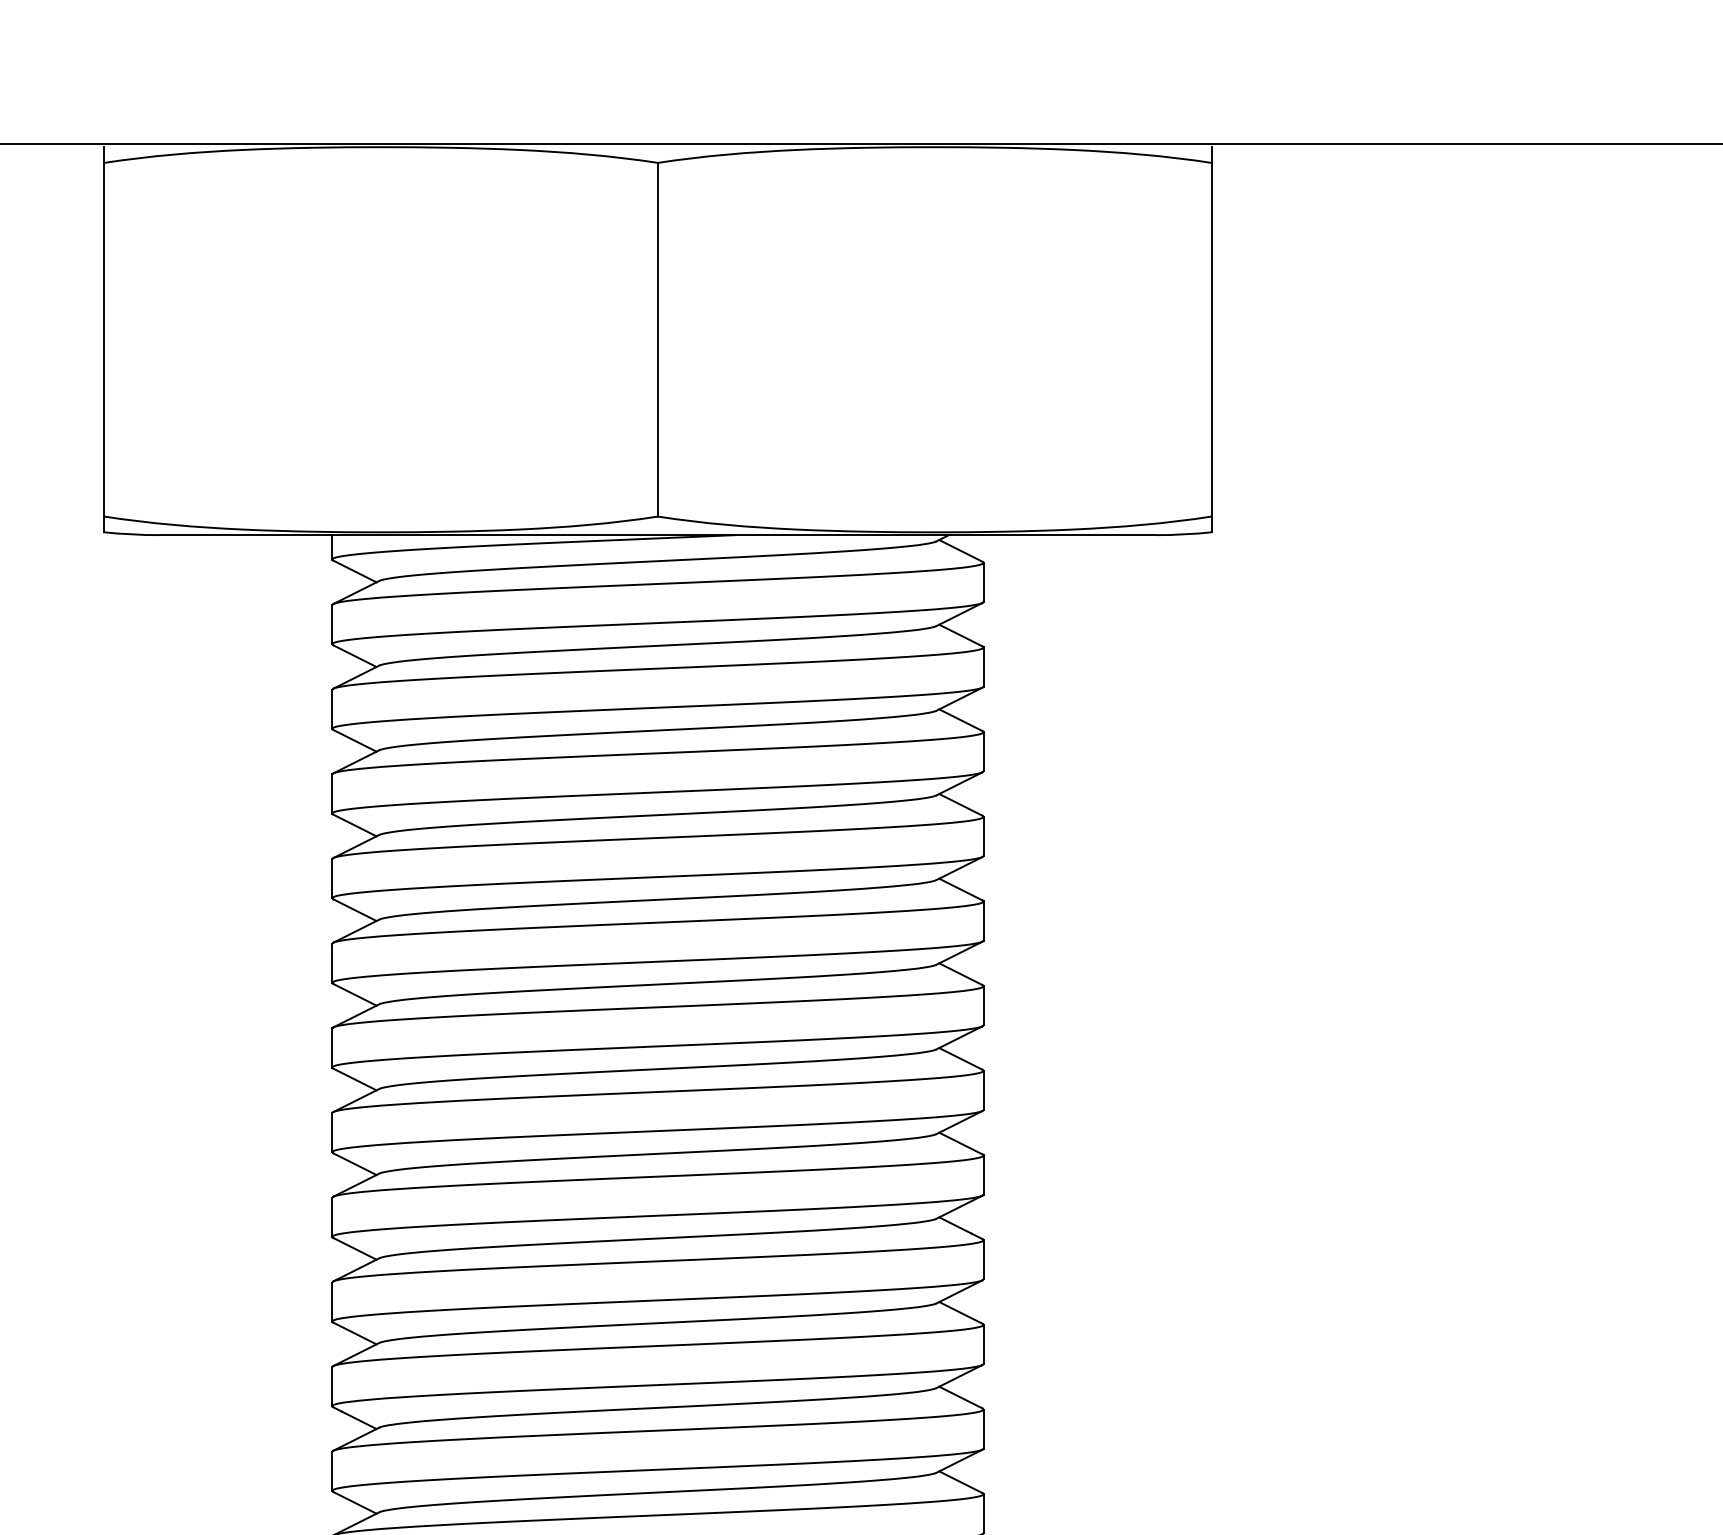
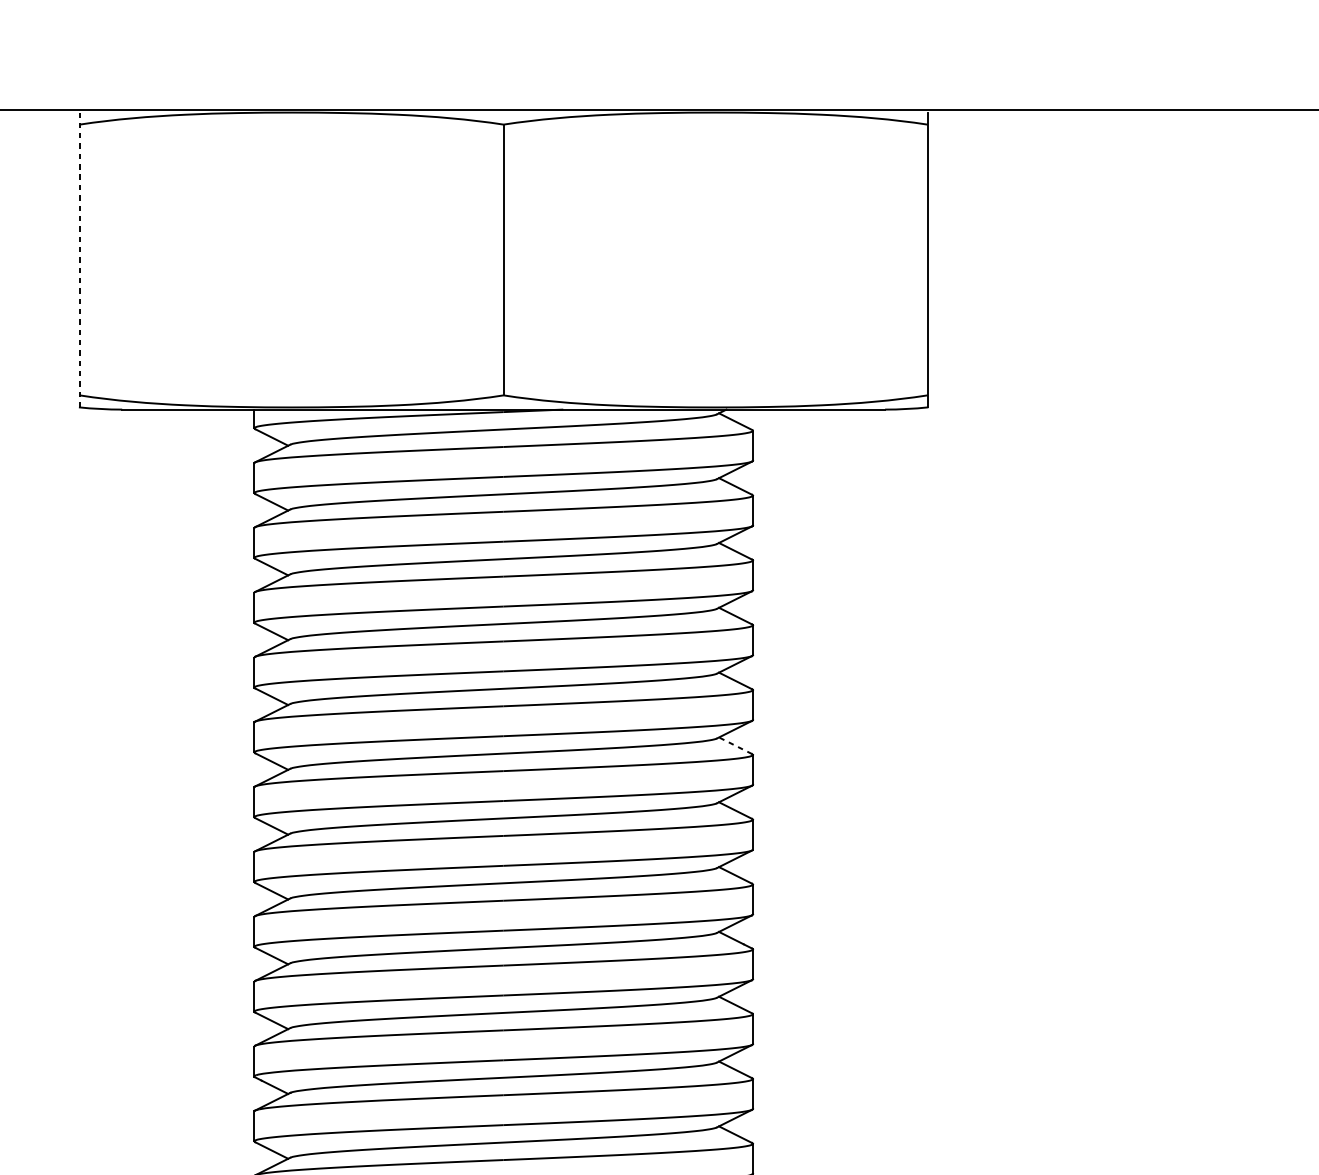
line: (104, 339) -> (79, 259), solid -> dashed
line: (960, 973) -> (735, 745), solid -> dashed

